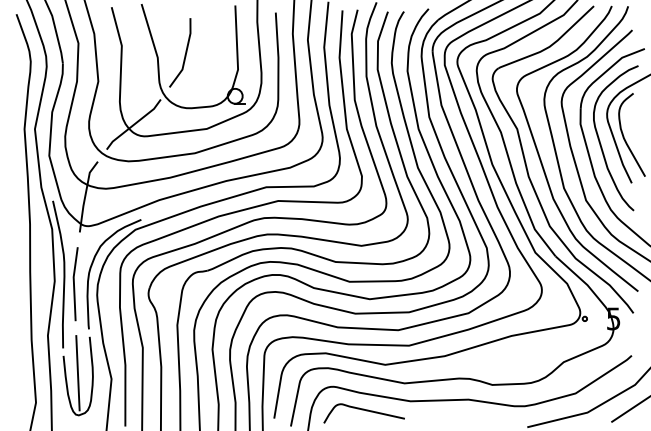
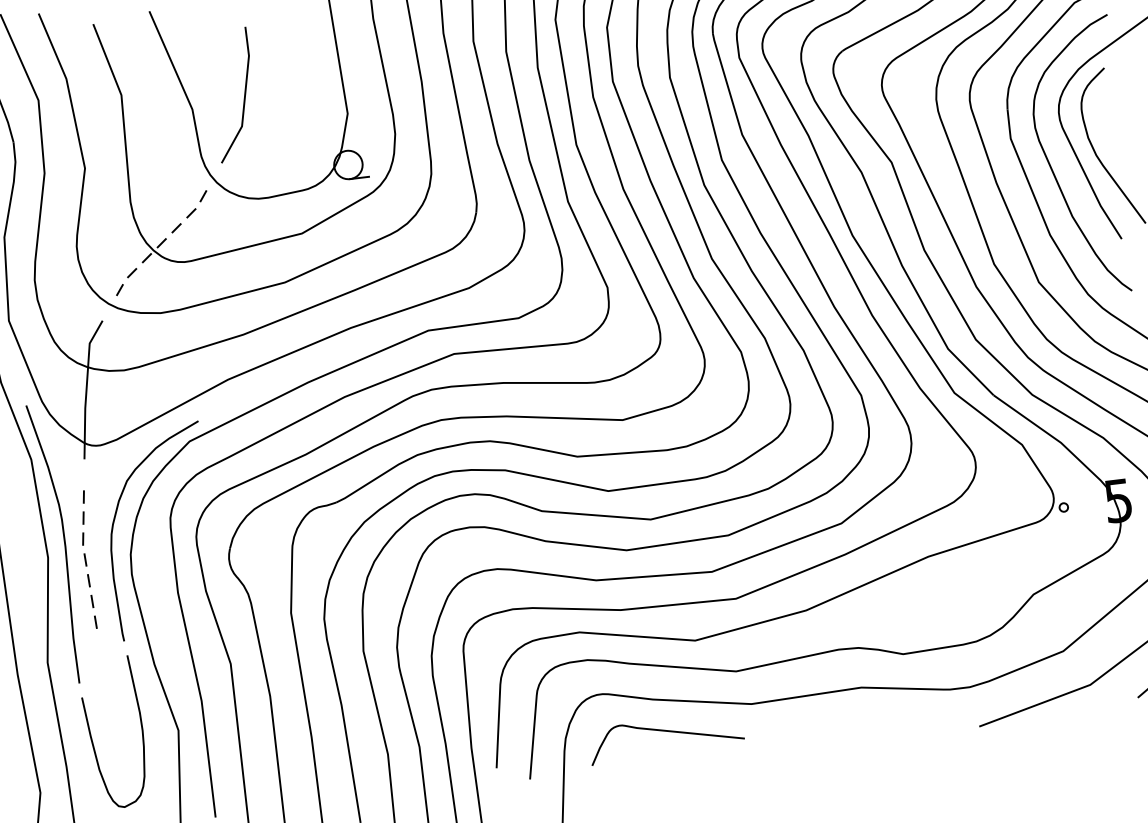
line: (134, 124) -> (163, 241), solid -> dashed
line: (73, 283) -> (84, 557), solid -> dashed
line: (77, 373) -> (112, 727), removed

